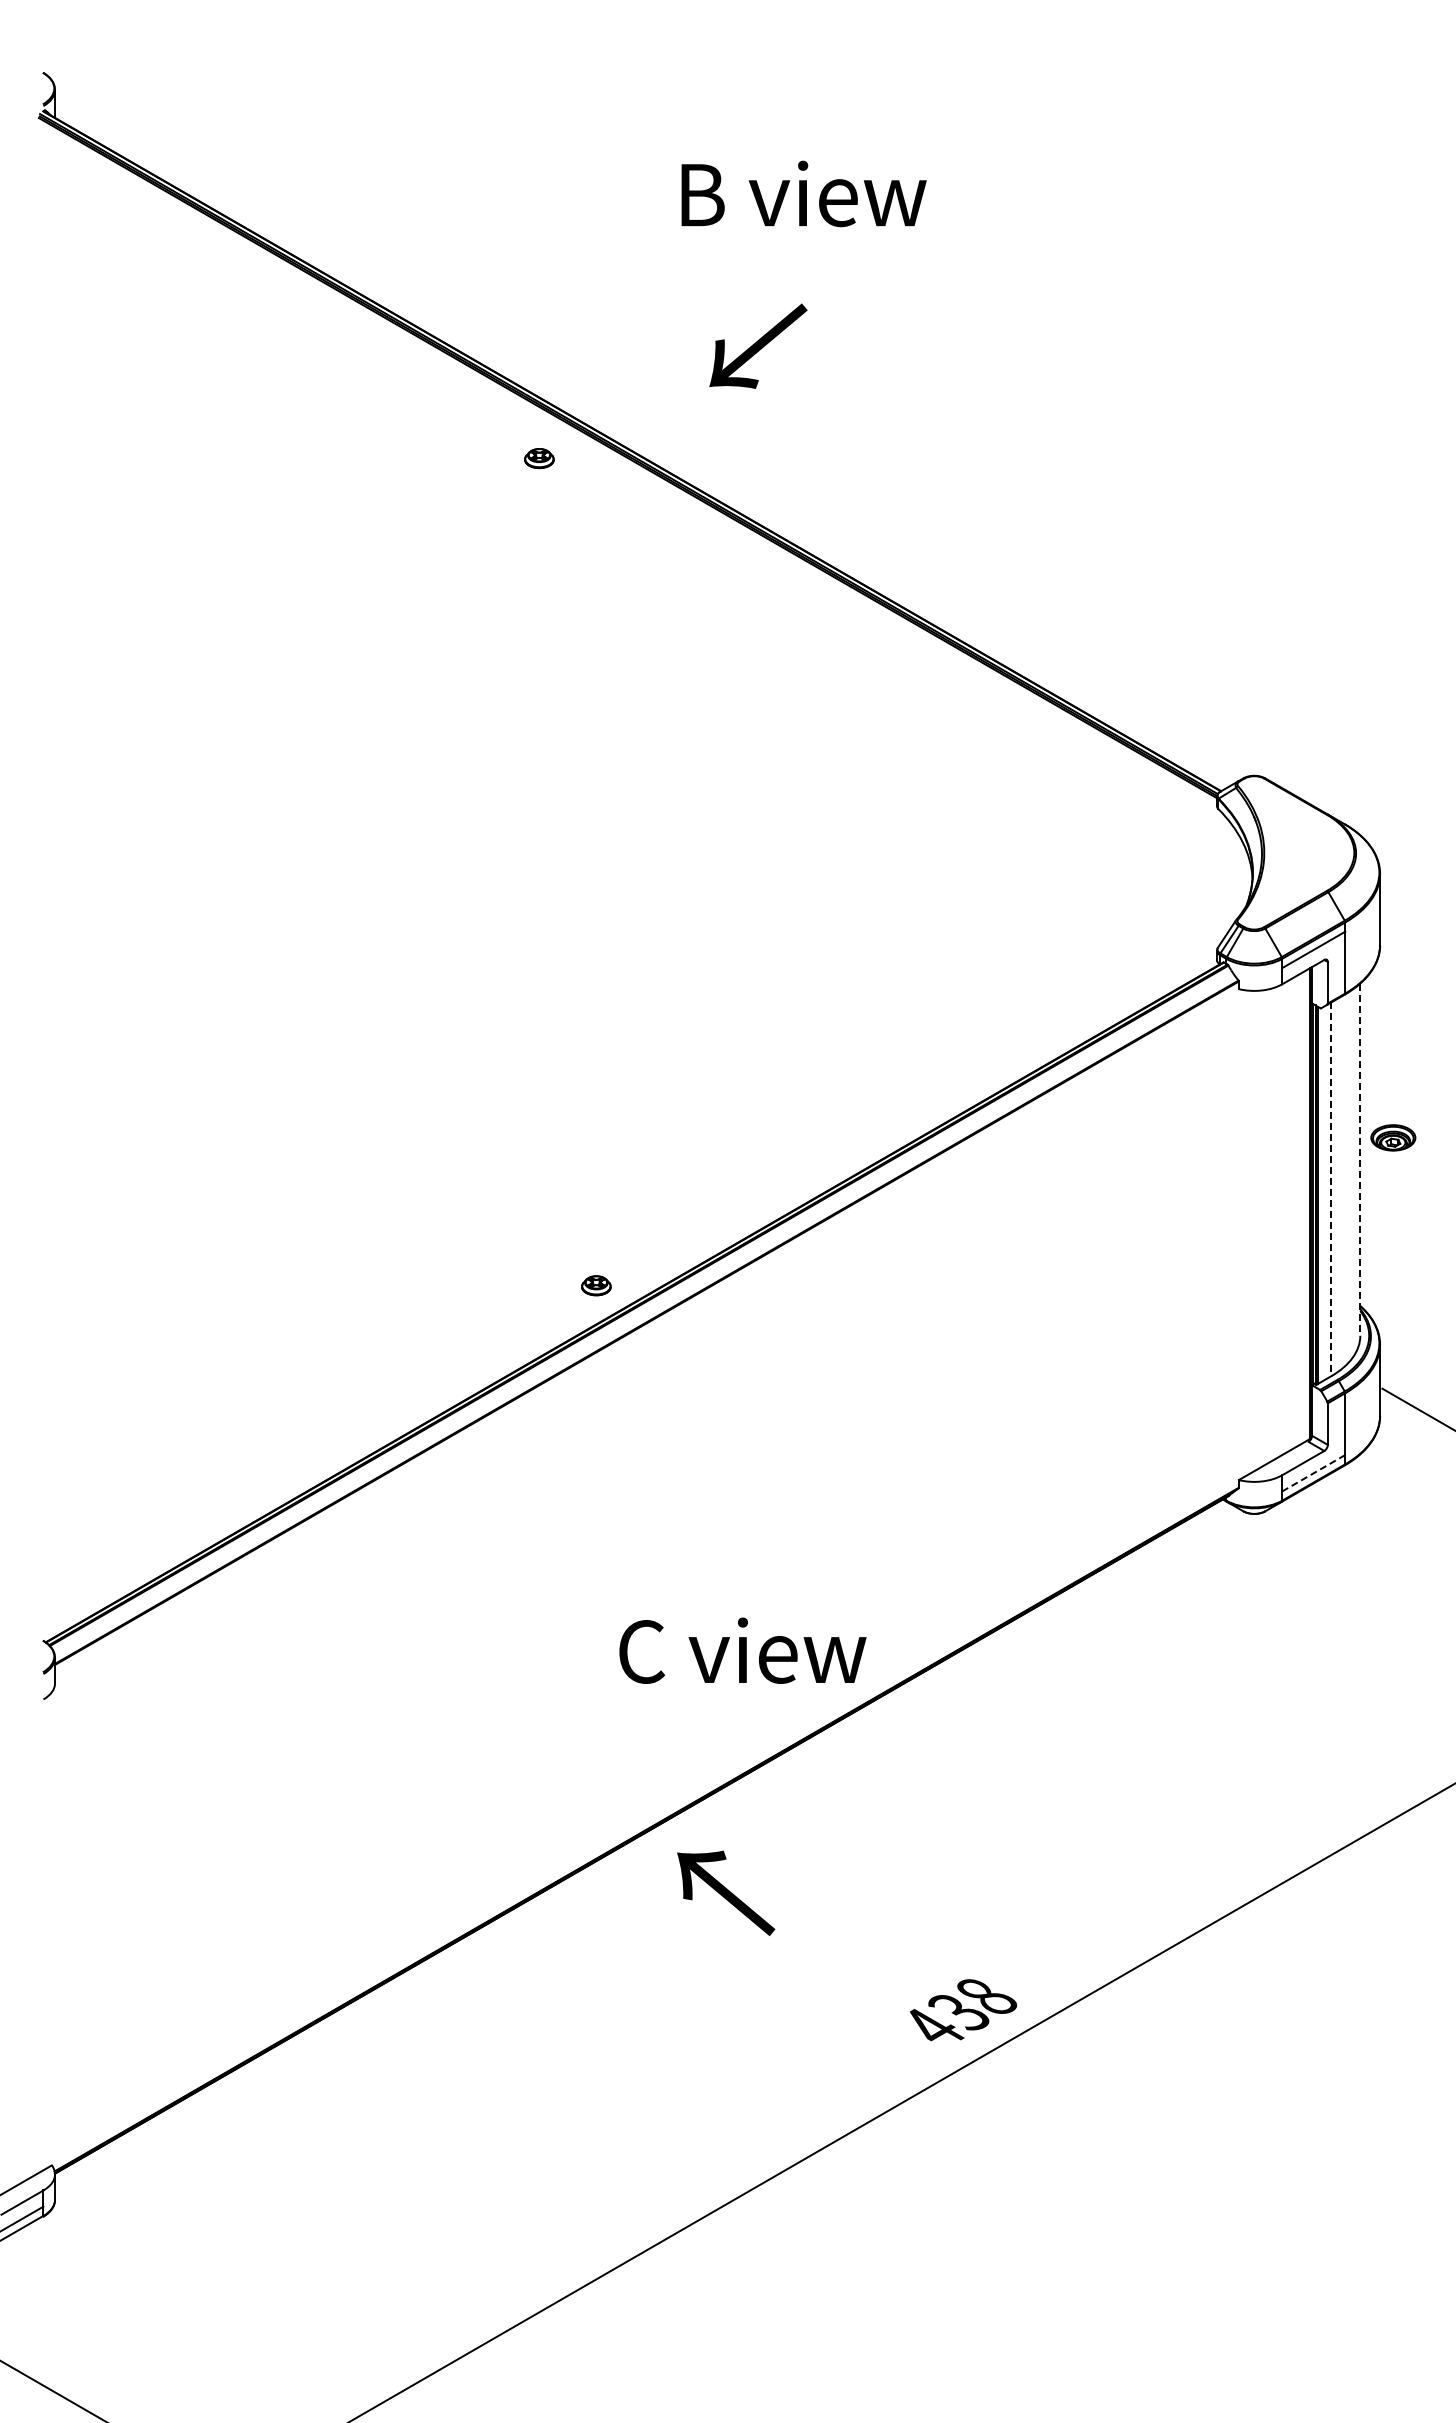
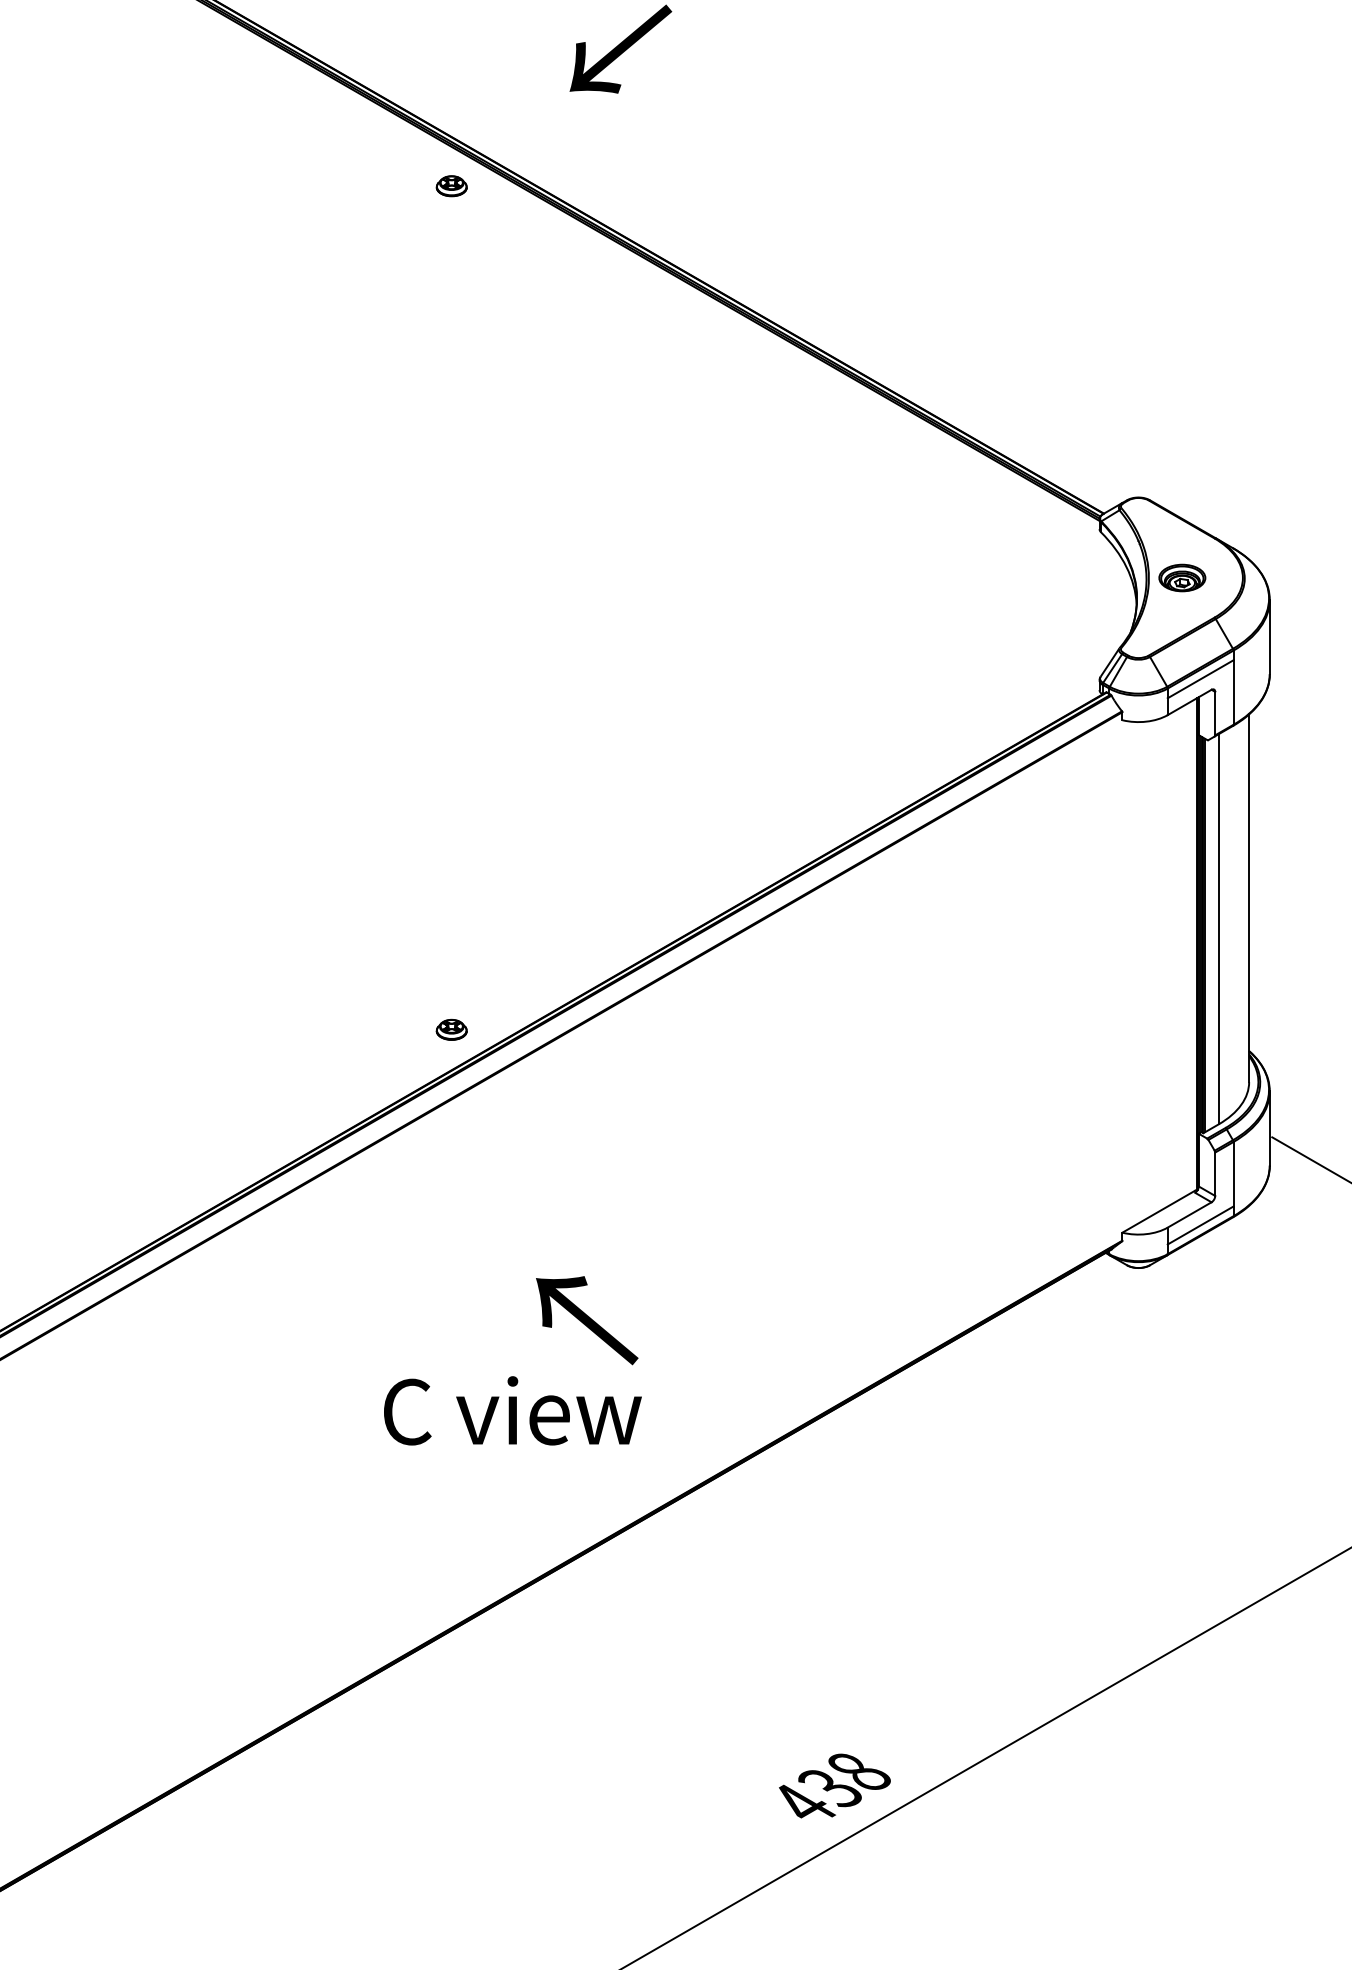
part: (539, 458) -> (451, 186), moved
part: (1393, 1137) -> (1182, 577), moved
line: (1360, 1160) -> (1249, 899), dashed -> solid
line: (1331, 1189) -> (1219, 929), dashed -> solid
line: (1313, 1473) -> (1200, 1225), dashed -> solid
text: (742, 1650) -> (512, 1410), moved
text: (726, 1892) -> (587, 1319), moved

